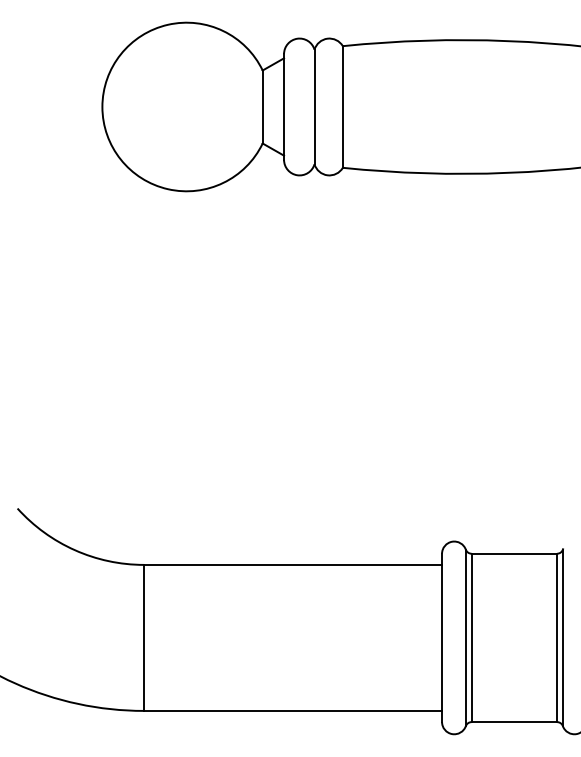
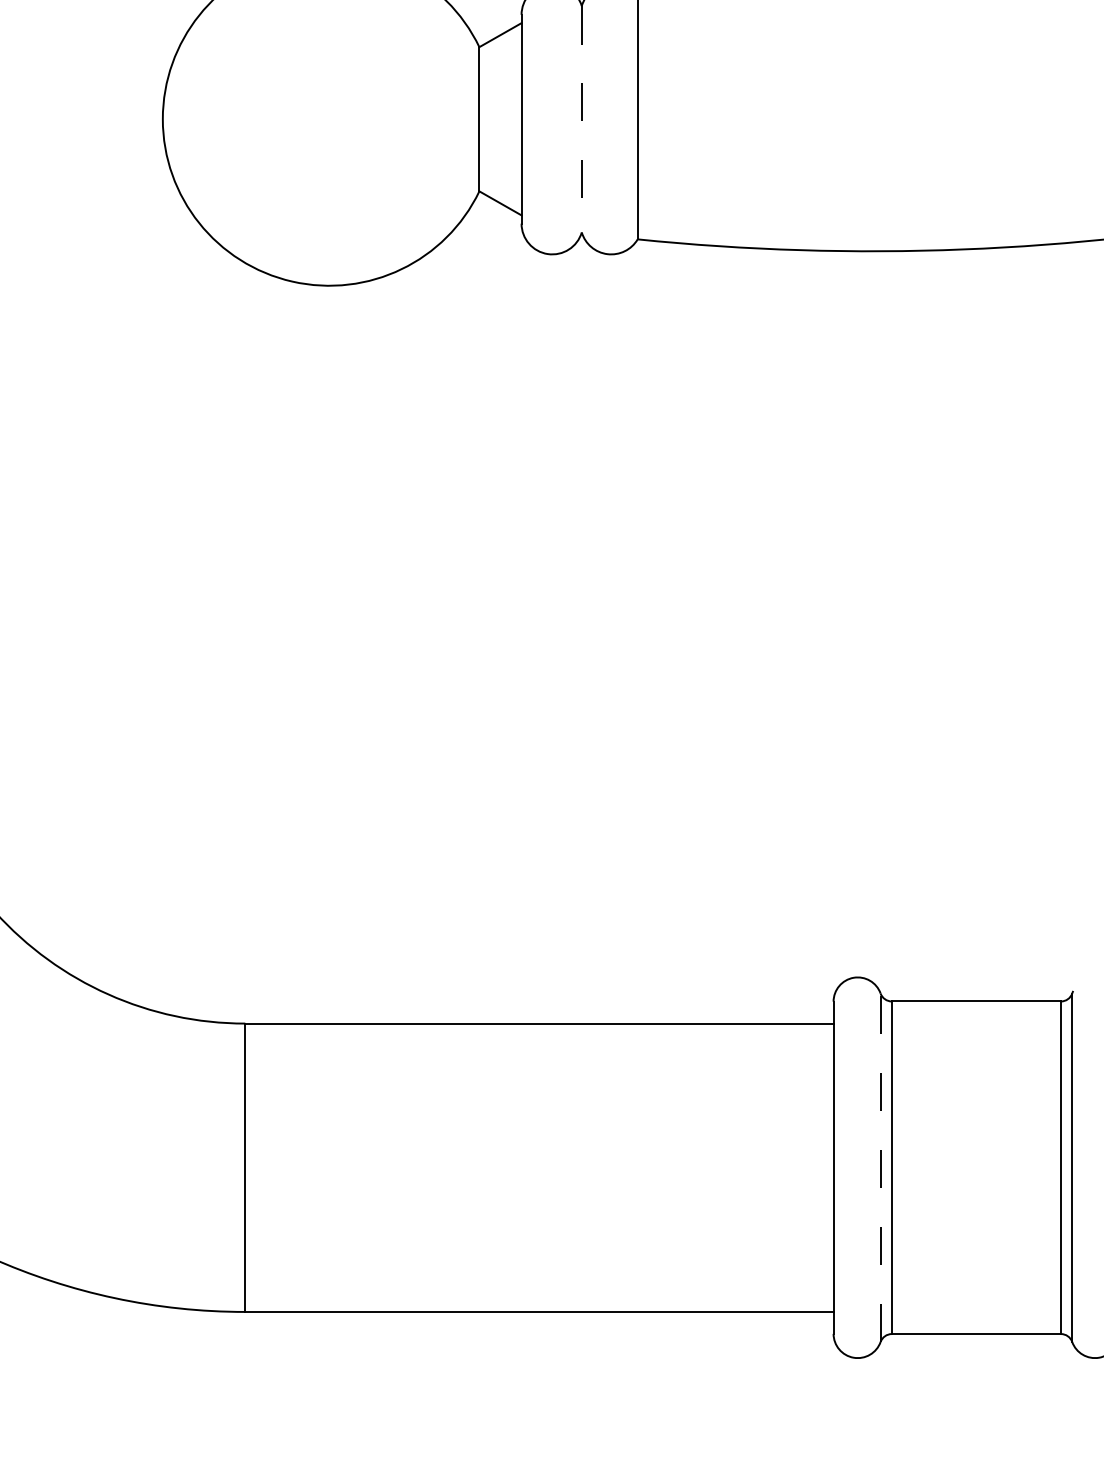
line: (314, 107) -> (581, 120), solid -> dashed
line: (465, 637) -> (879, 1166), solid -> dashed

